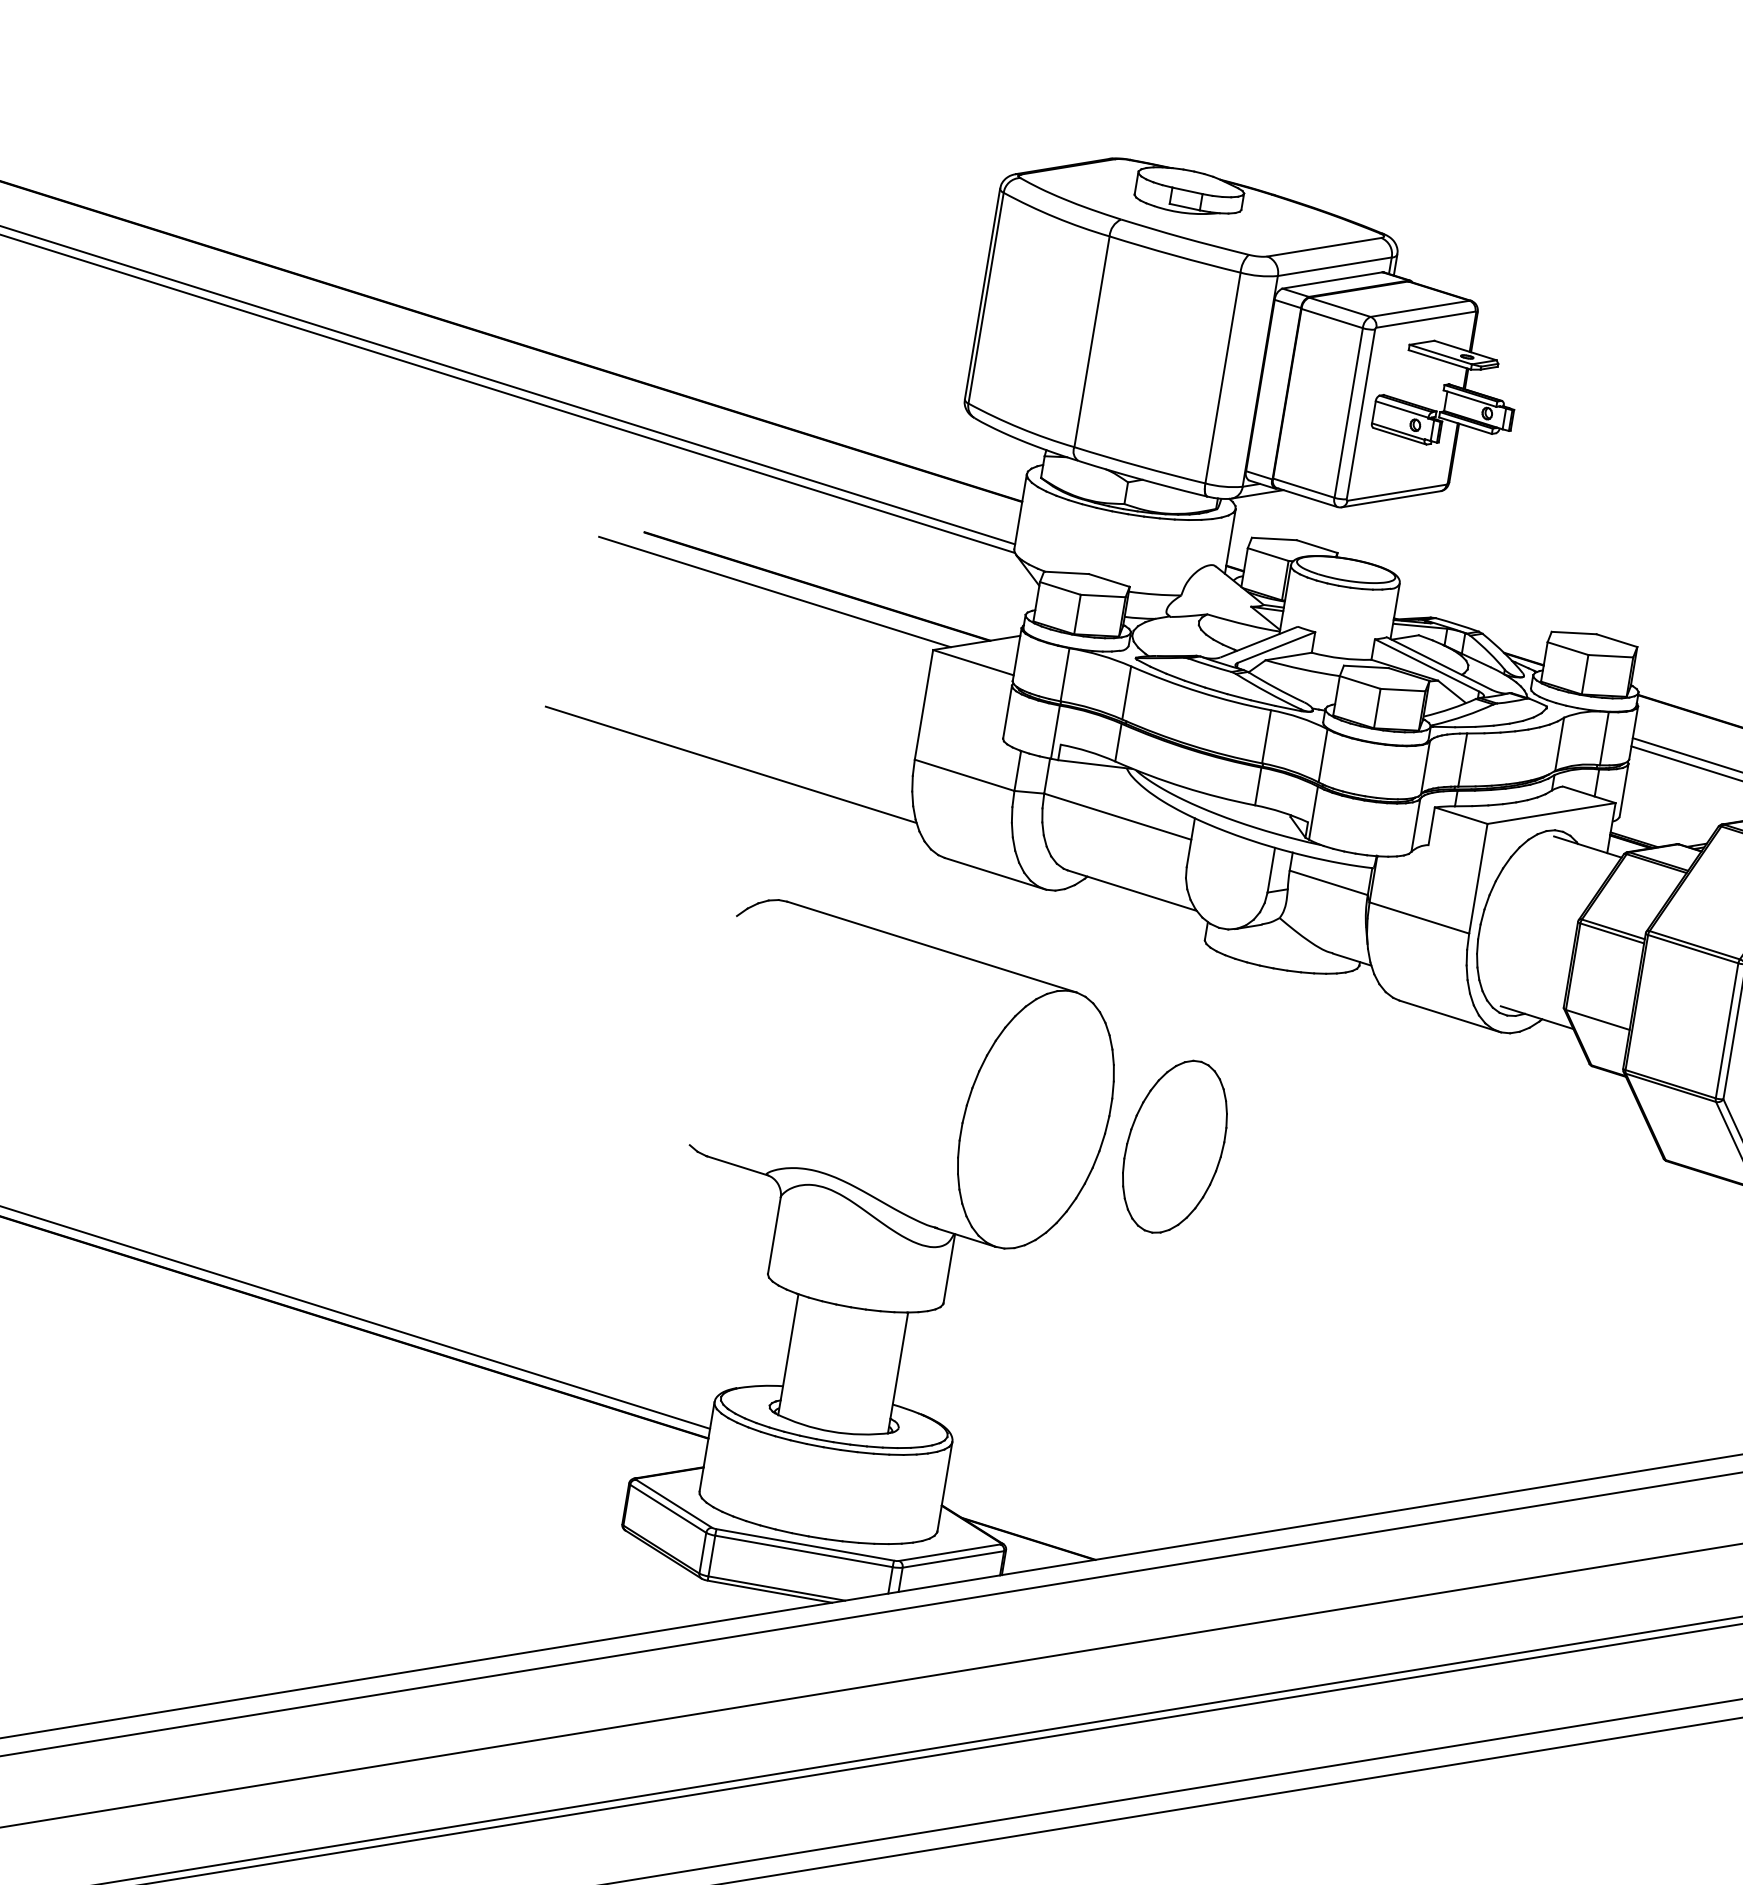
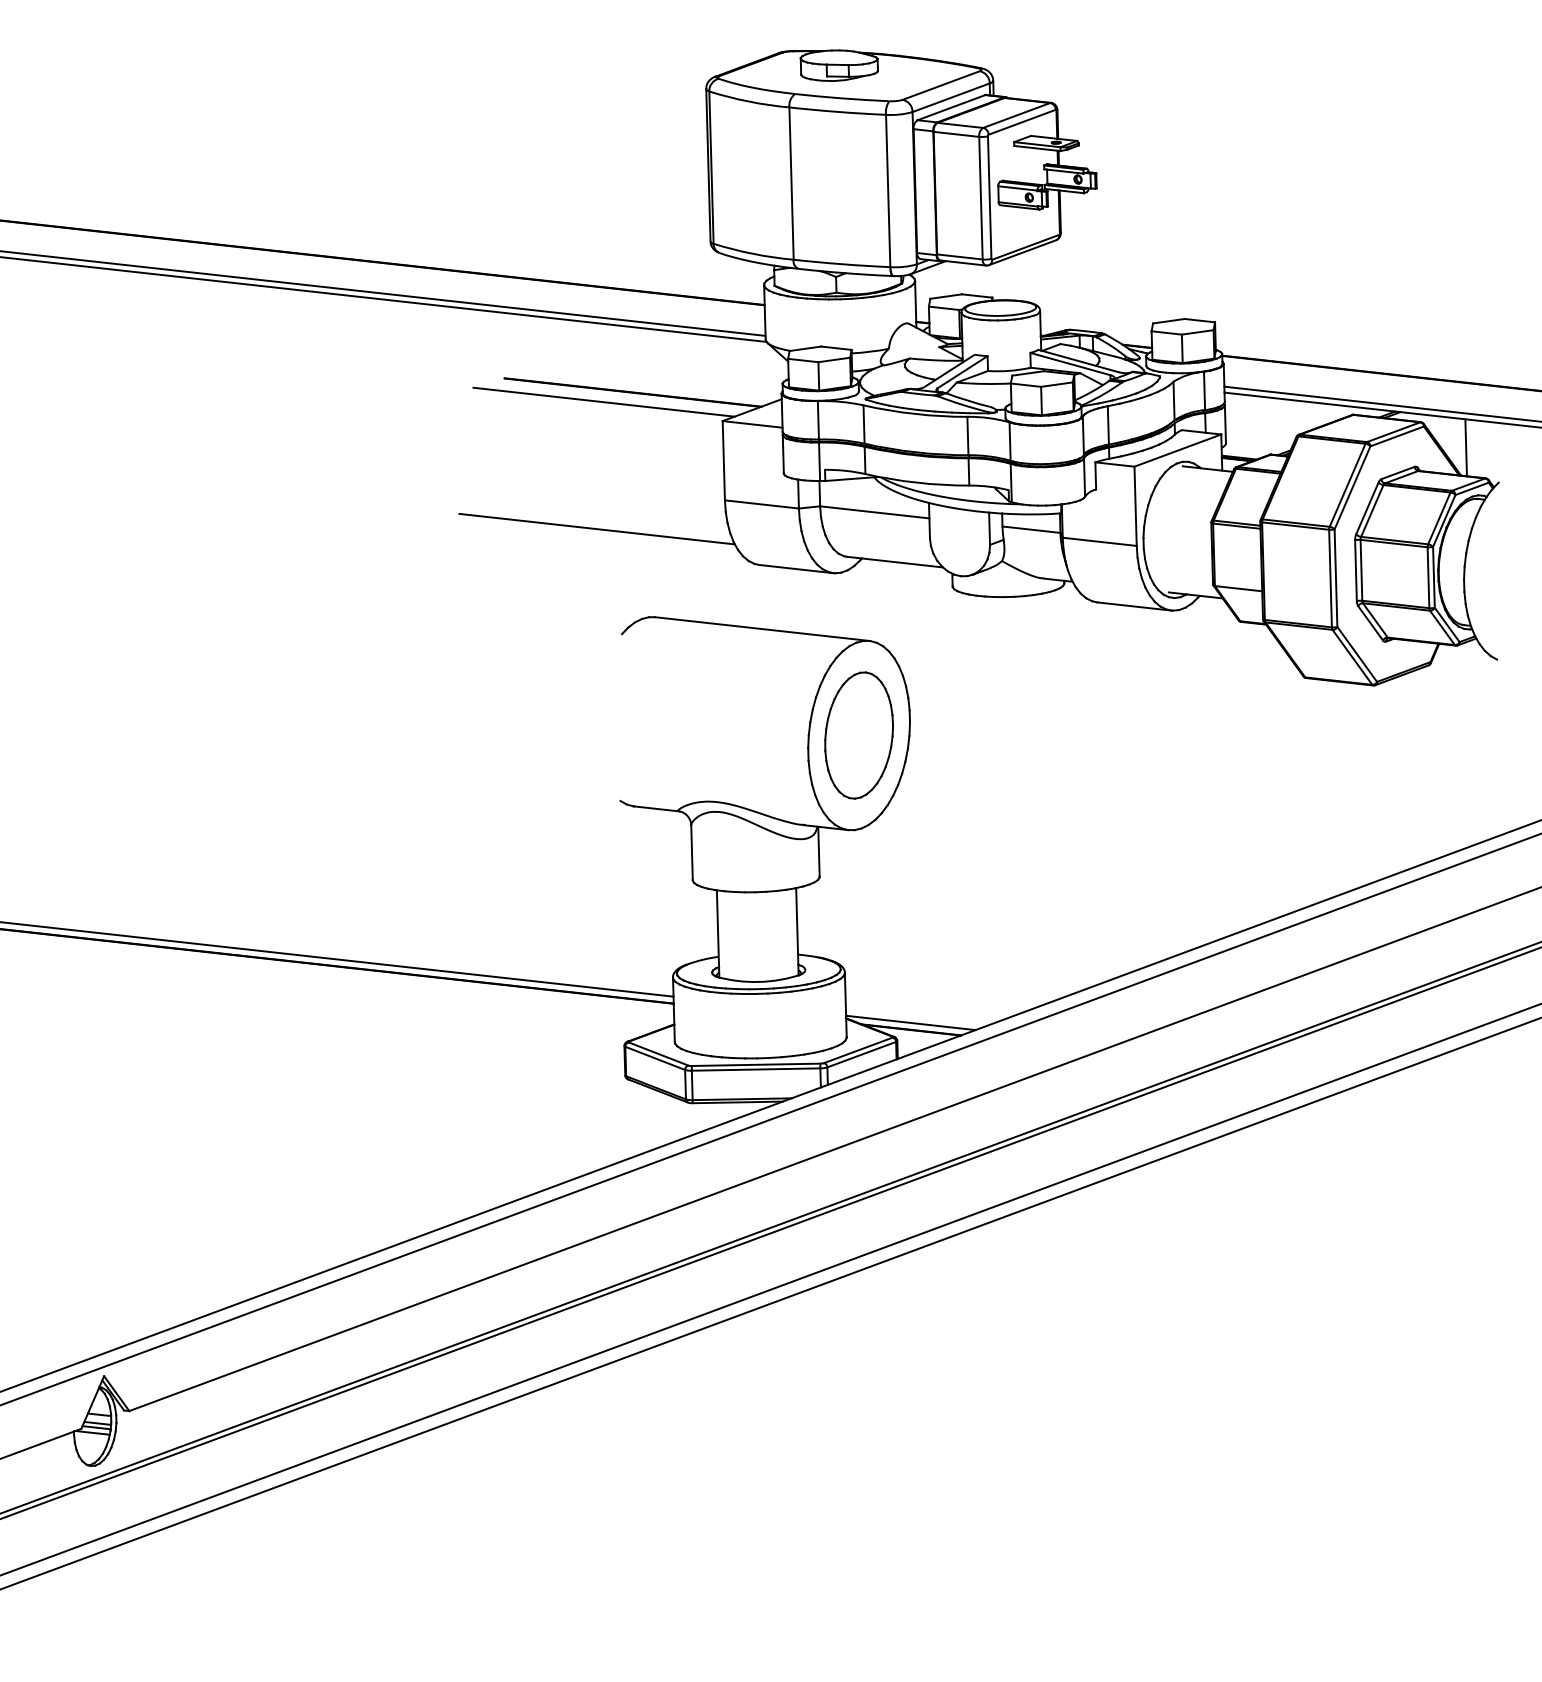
part: (1174, 1146) -> (858, 735), moved
line: (1029, 1528) -> (910, 1022), added

